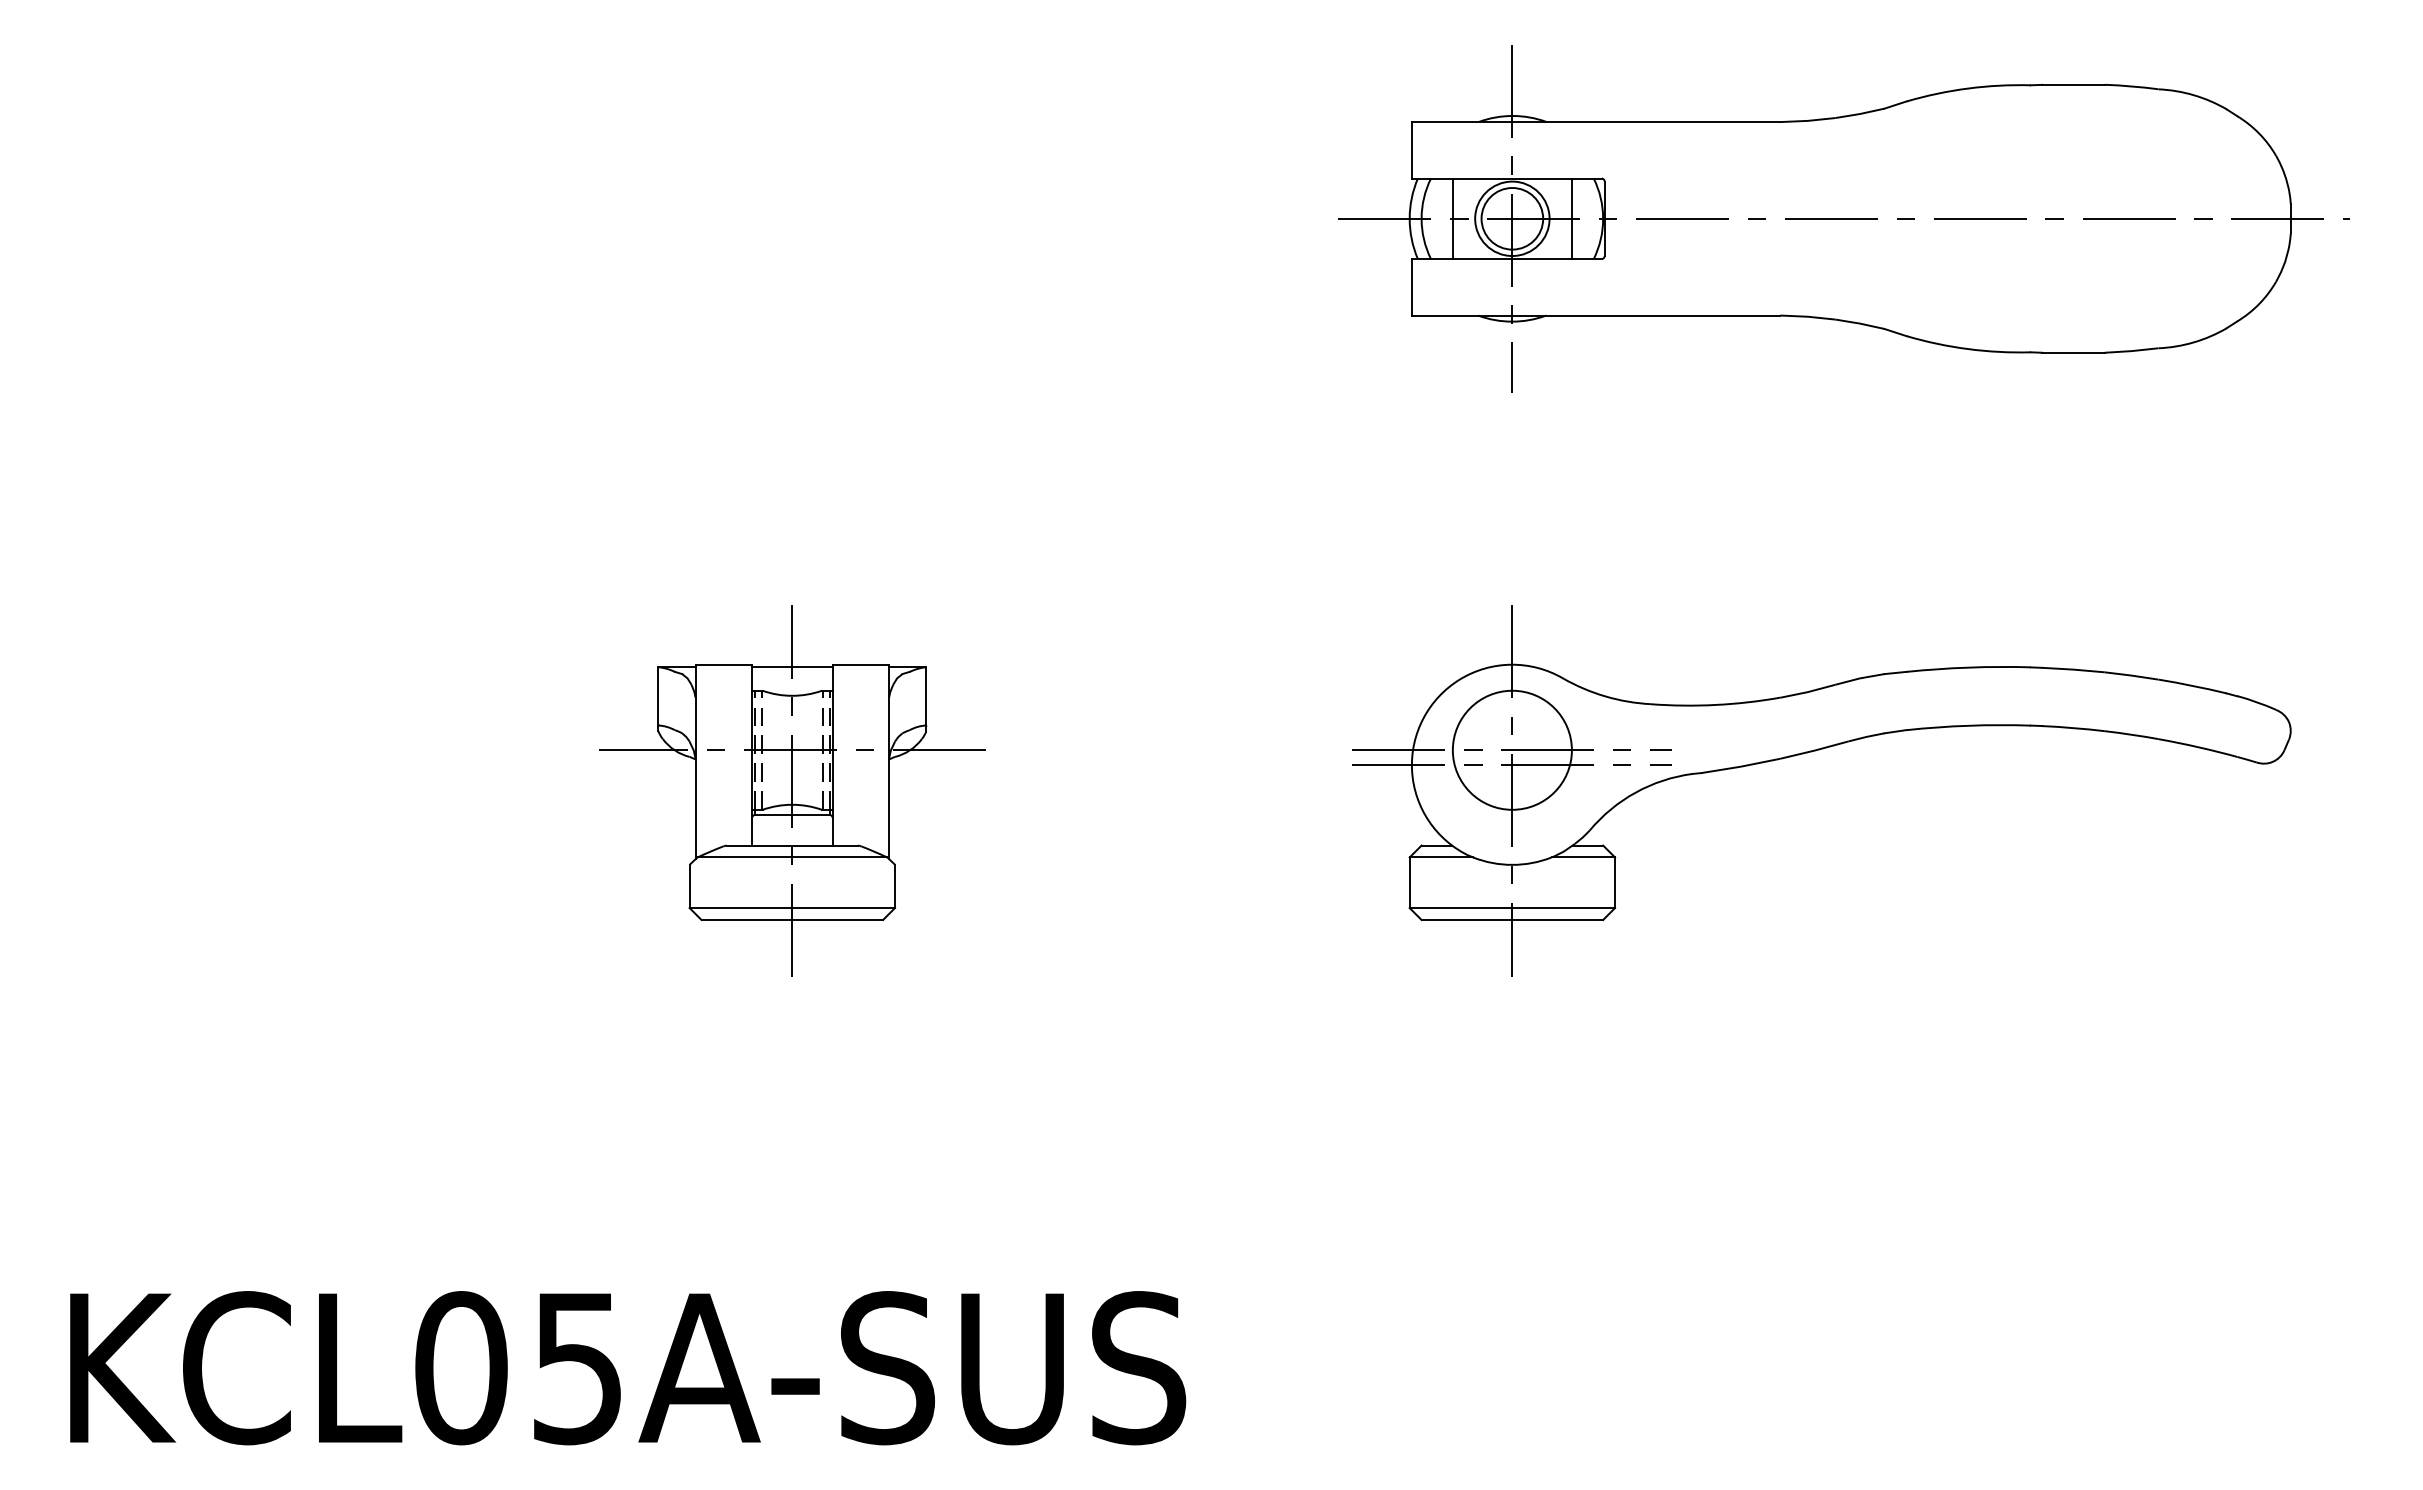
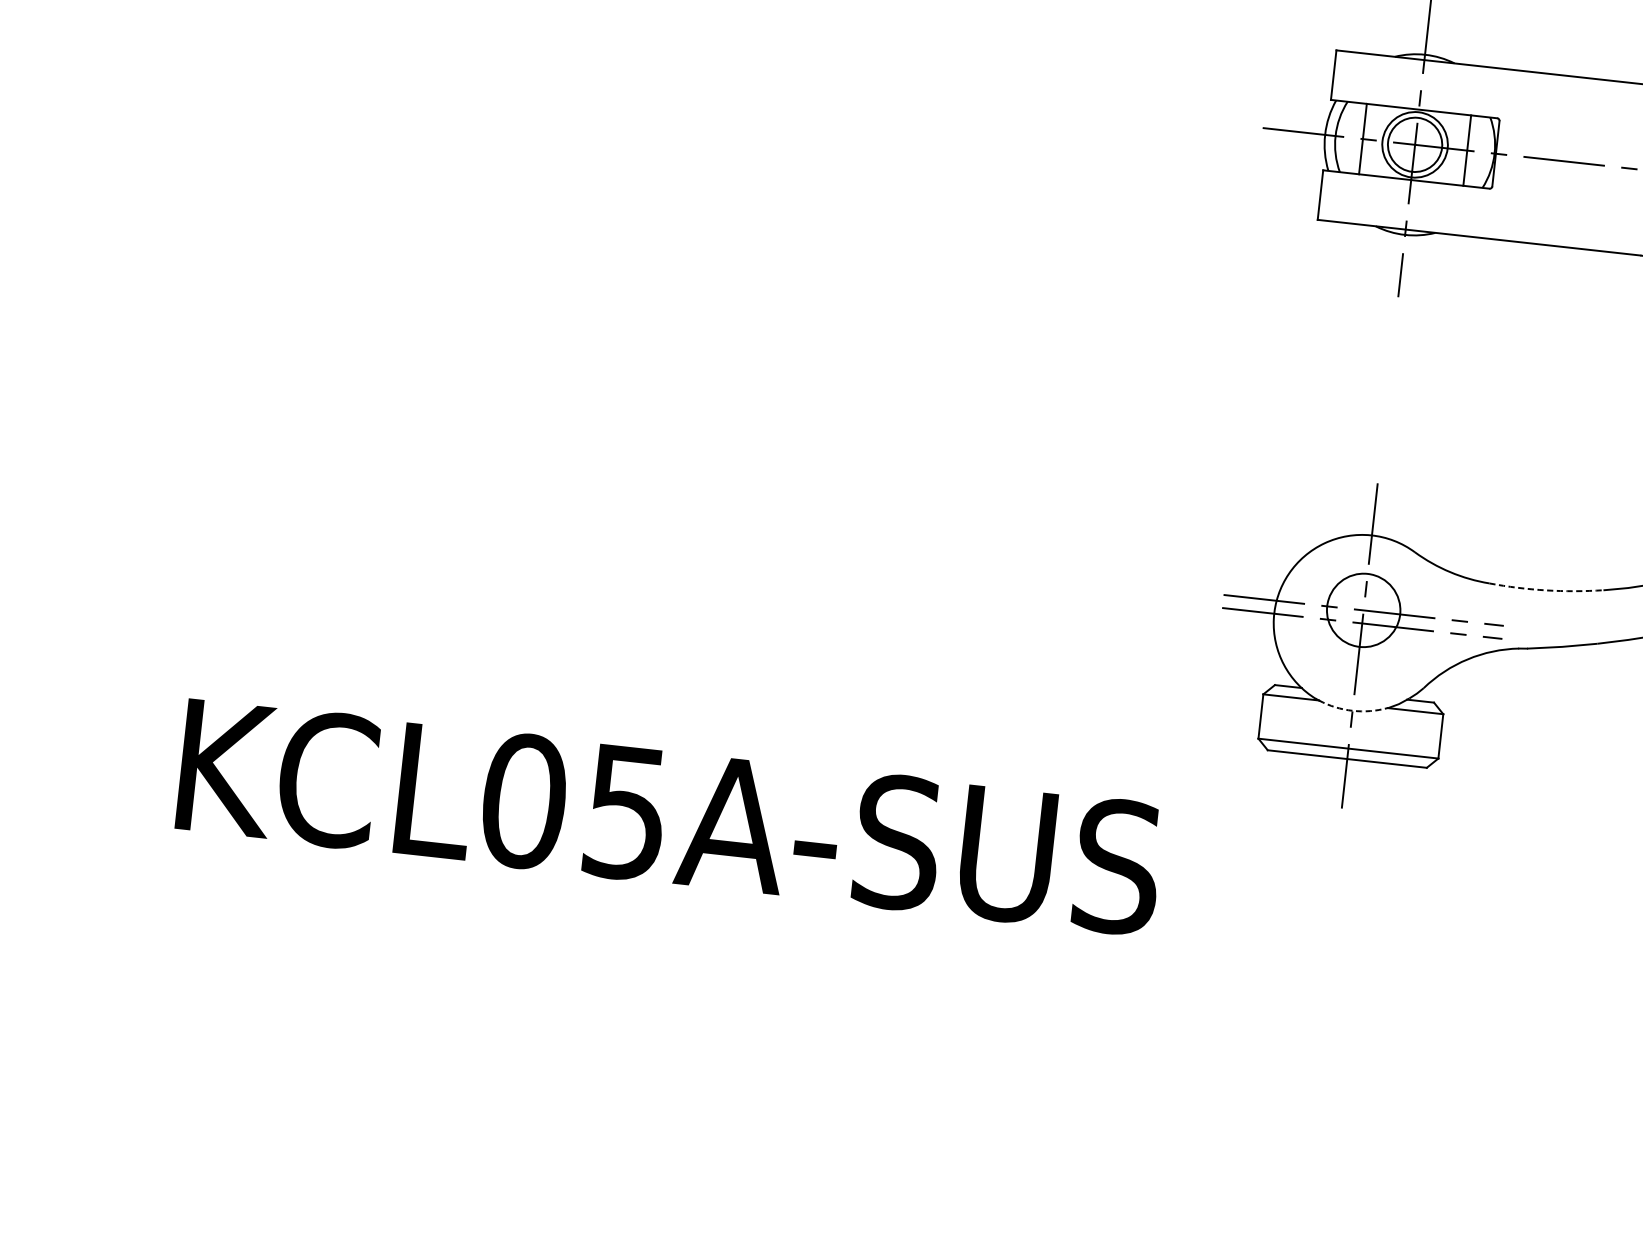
arc: (1715, 704) -> (1546, 589), solid -> dashed
circle: (1511, 749) -> (1363, 609), size x0.7
part: (792, 790) -> (729, 576), removed
arc: (1512, 864) -> (1352, 710), solid -> dashed
text: (628, 1368) -> (670, 817), moved

